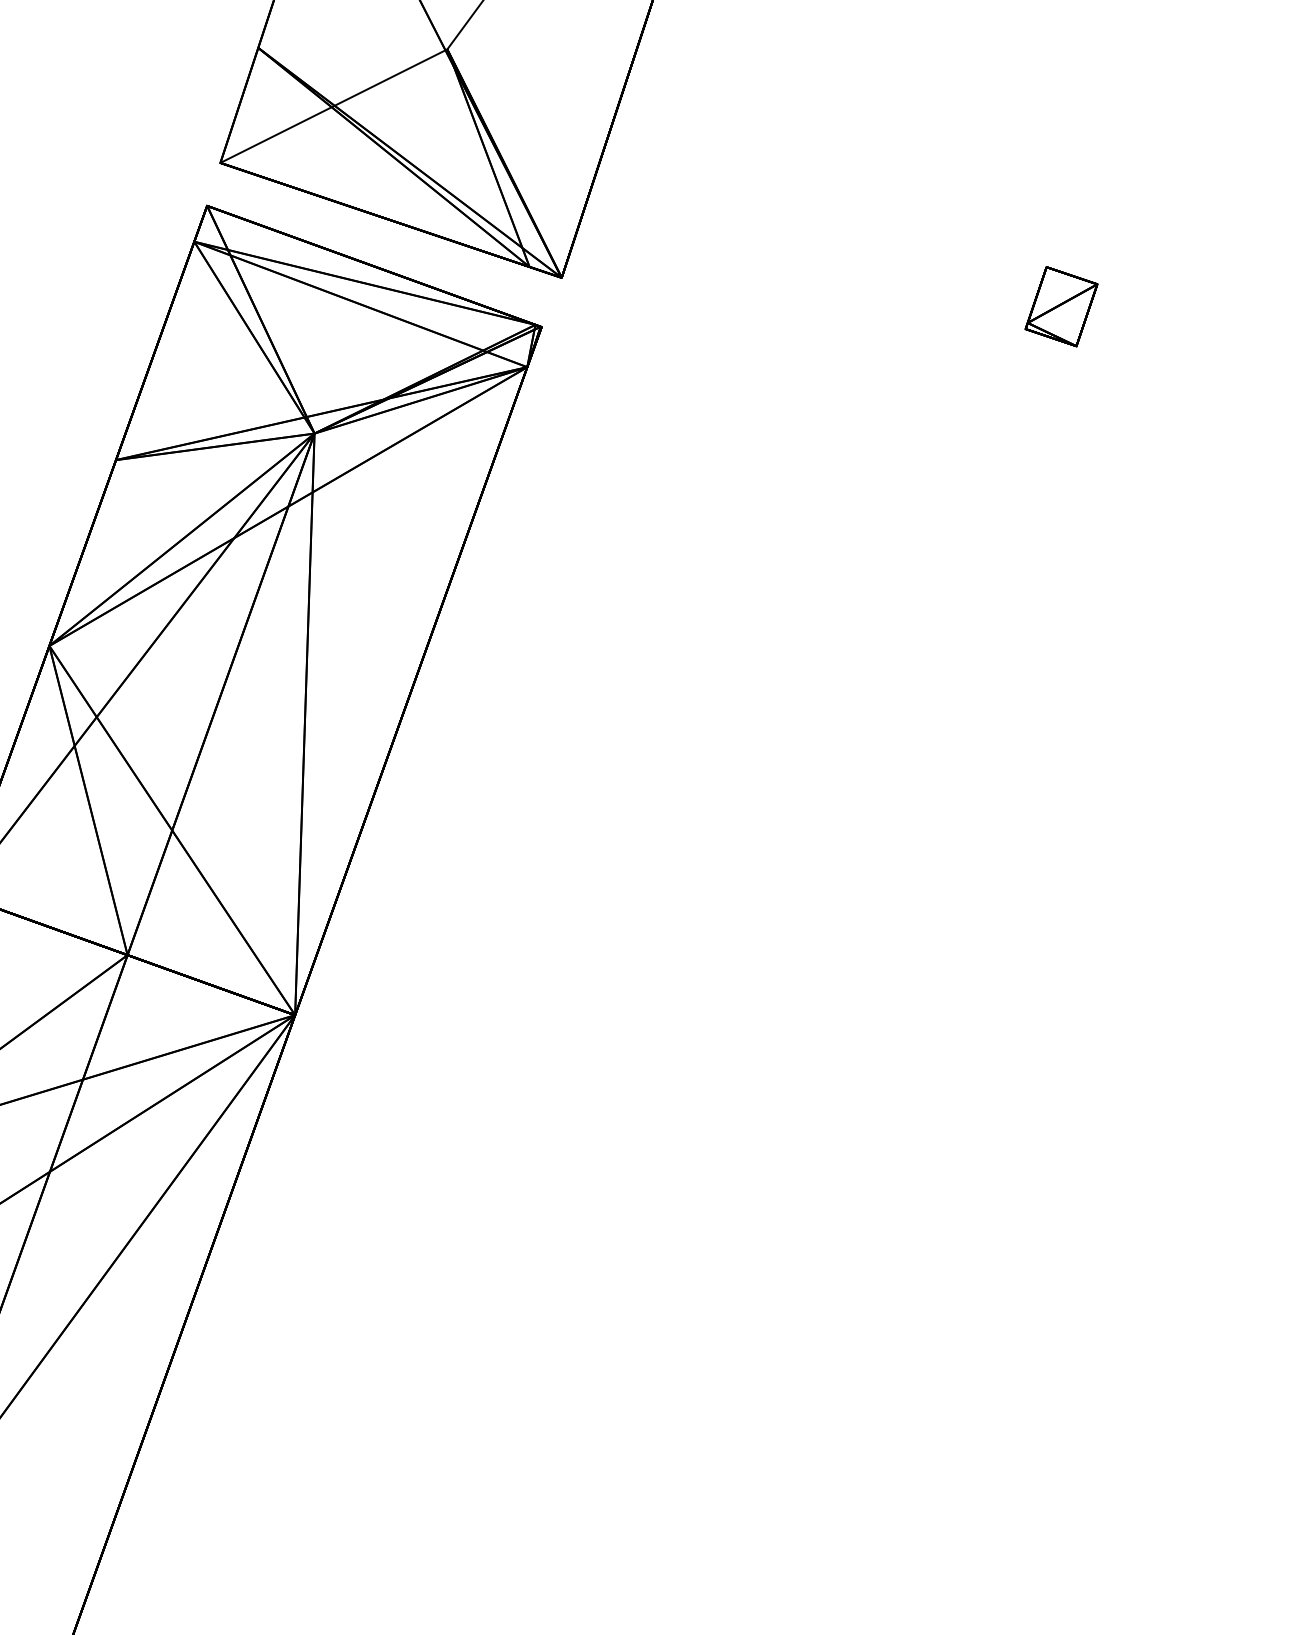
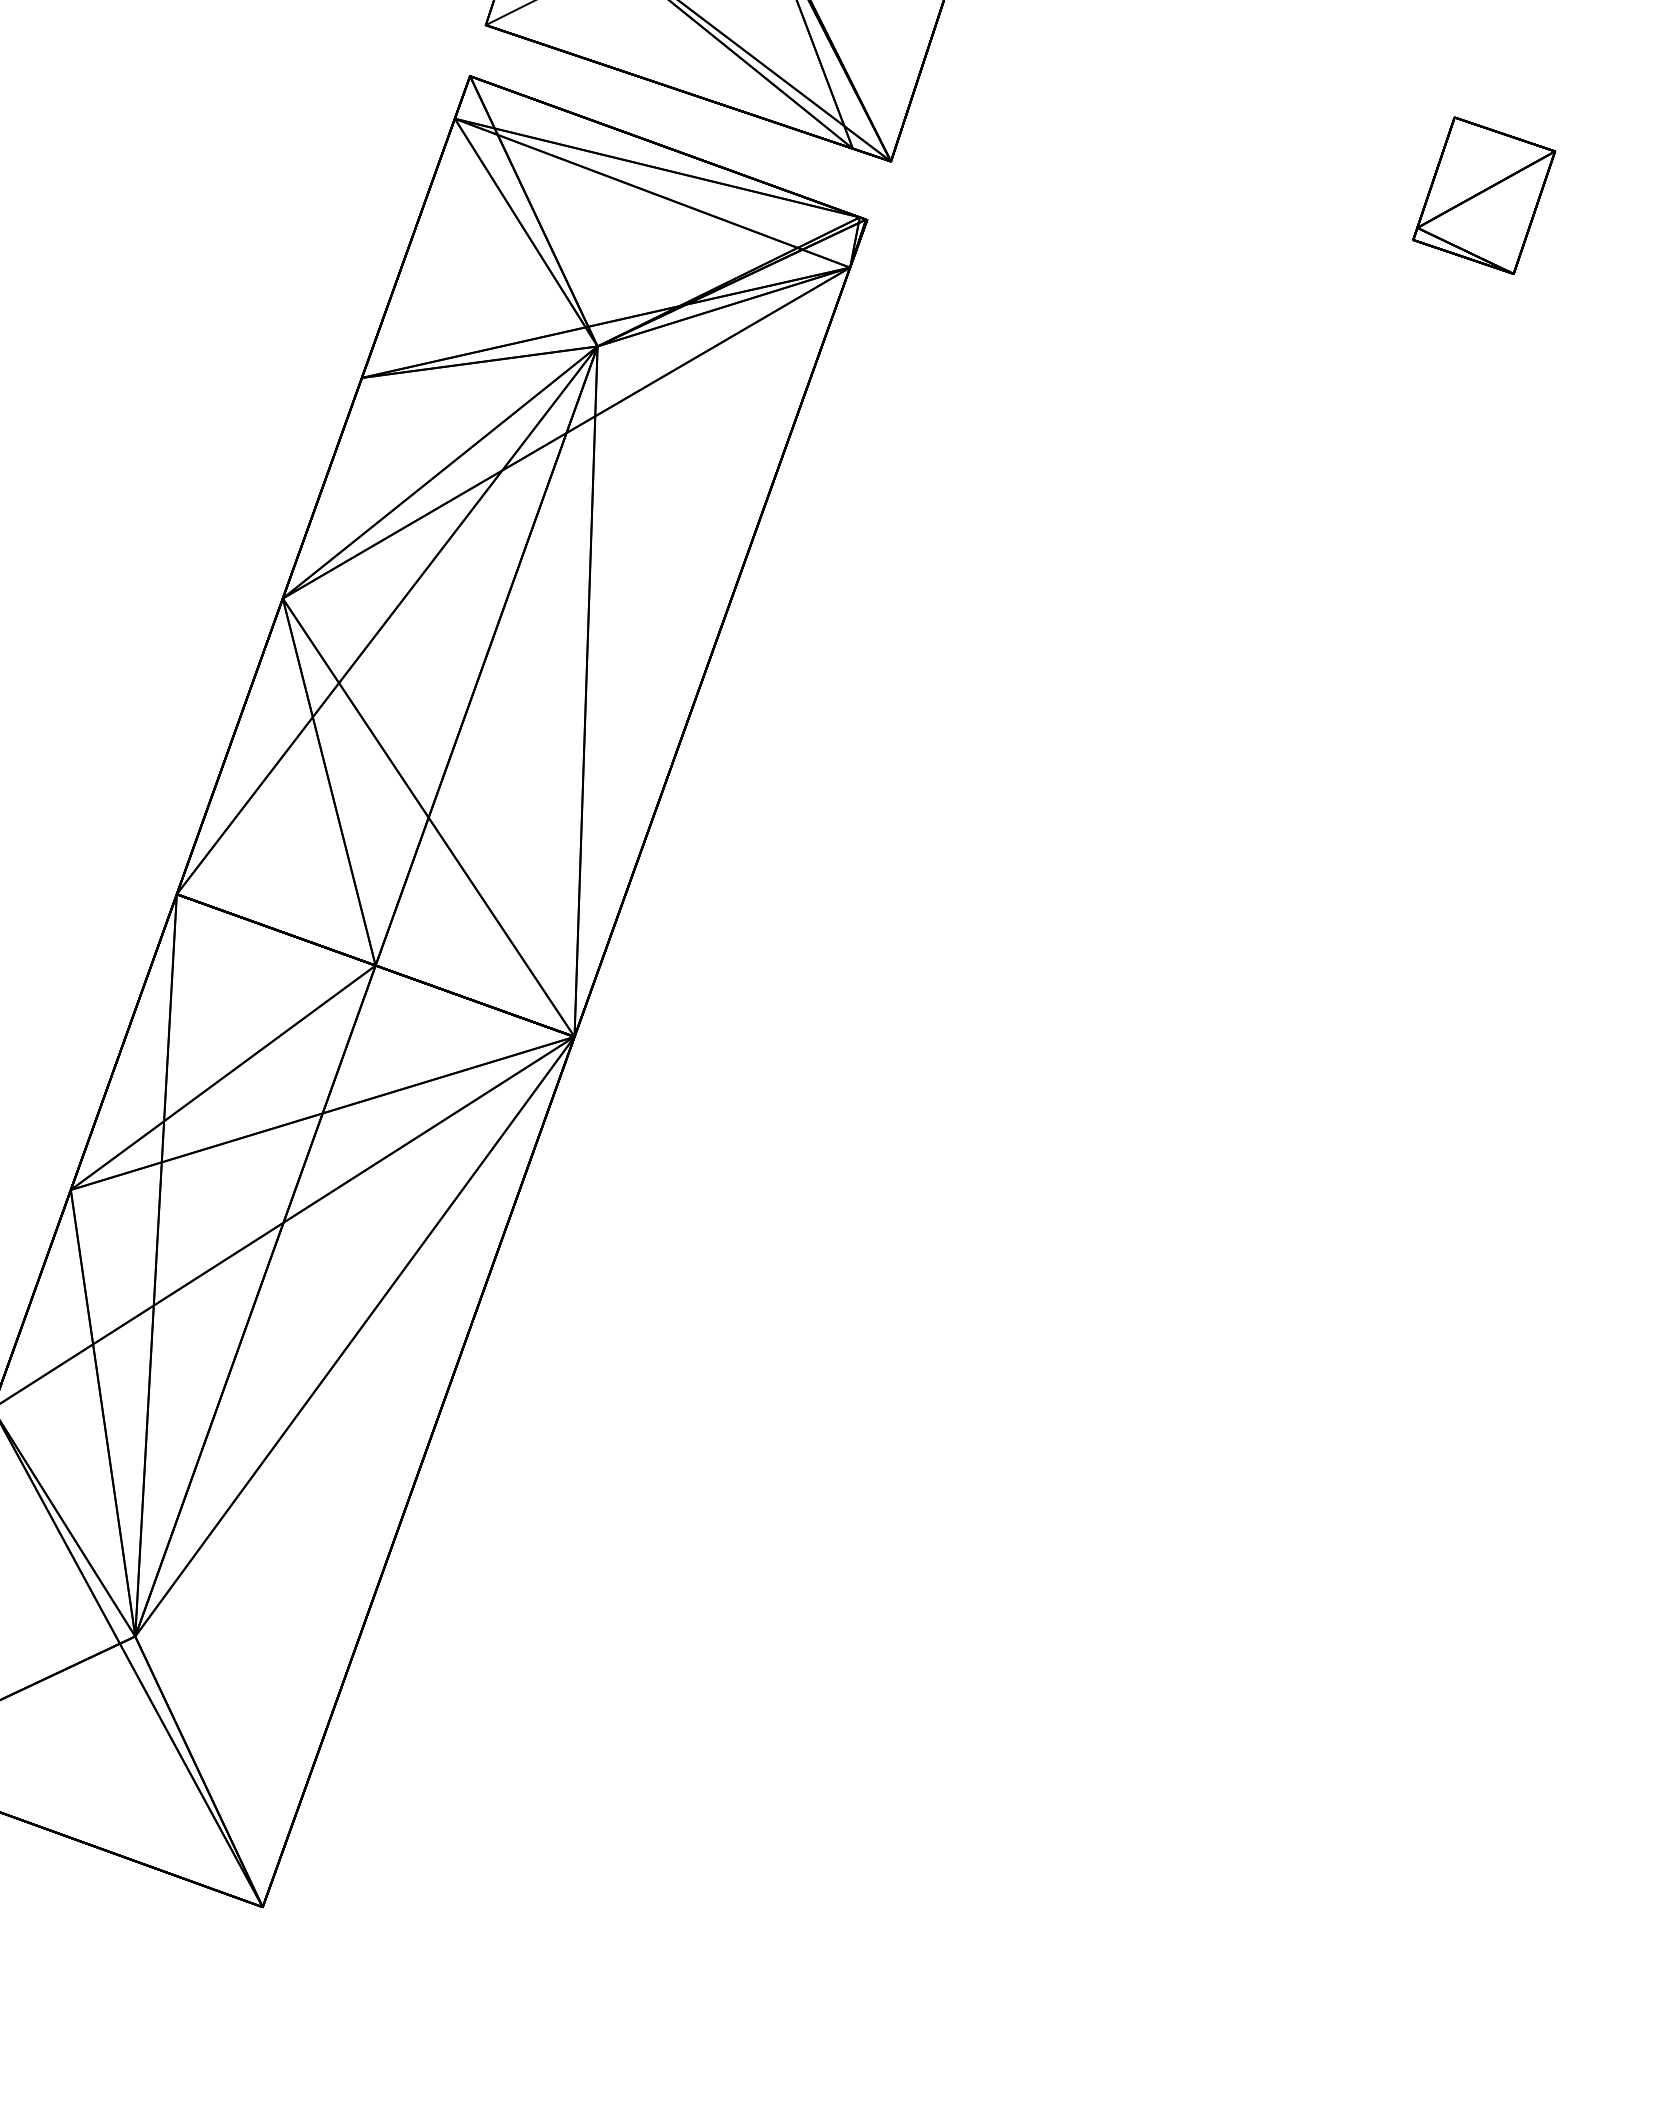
part: (1061, 306) -> (1484, 195), size x1.67

